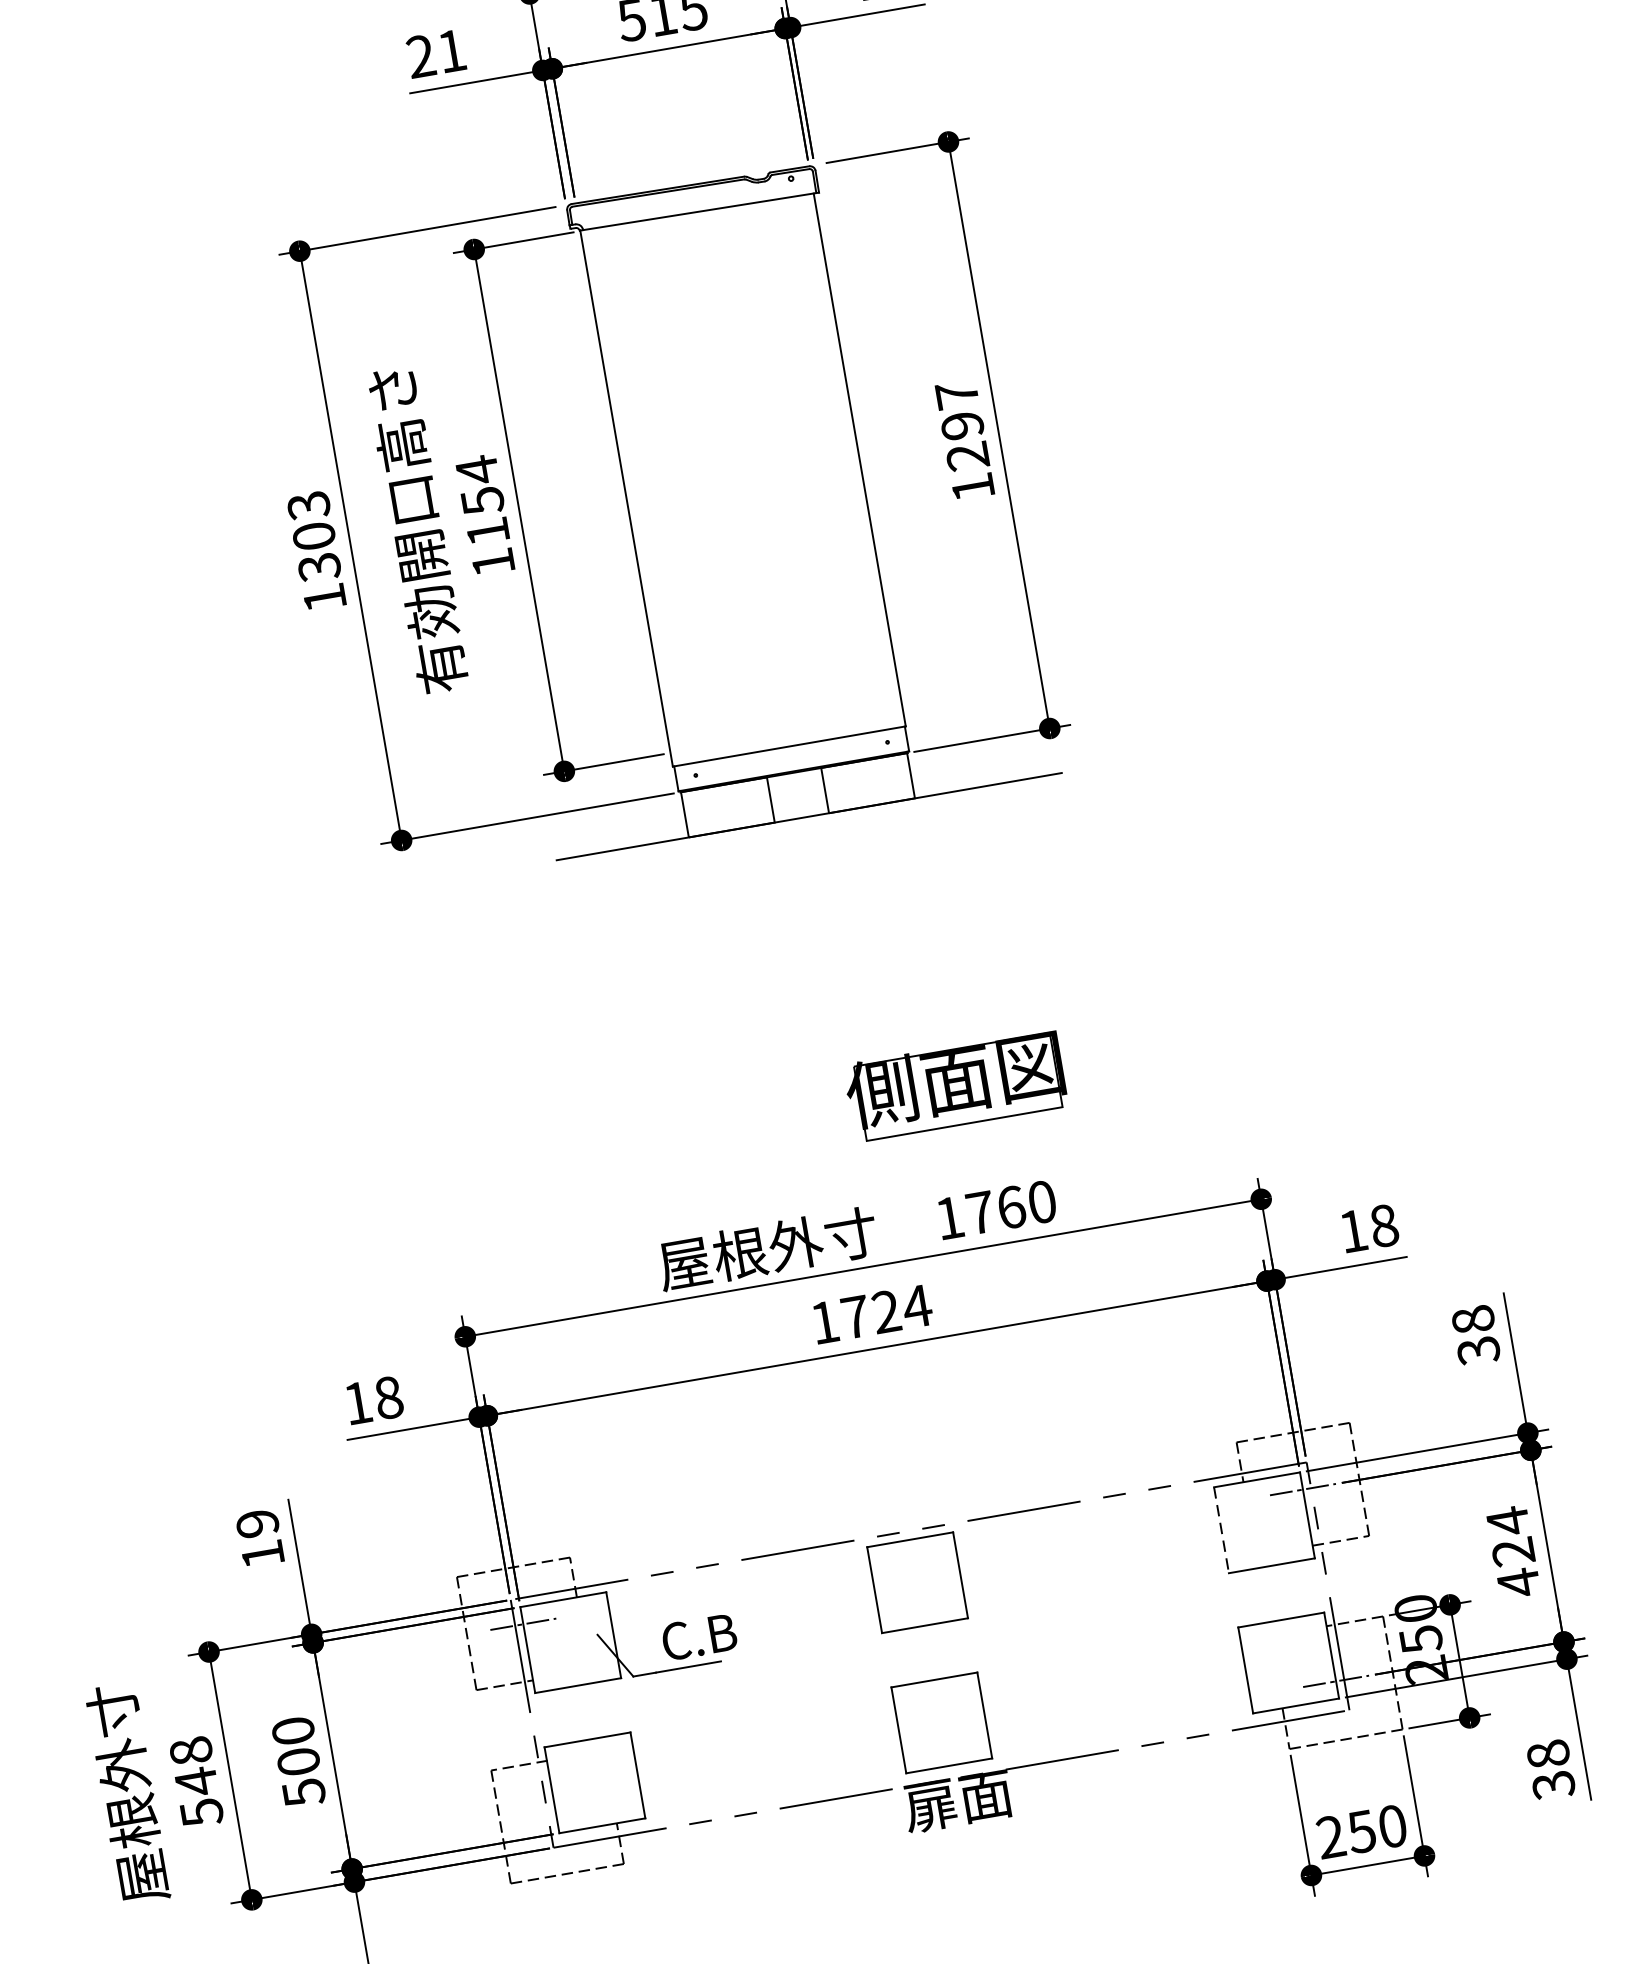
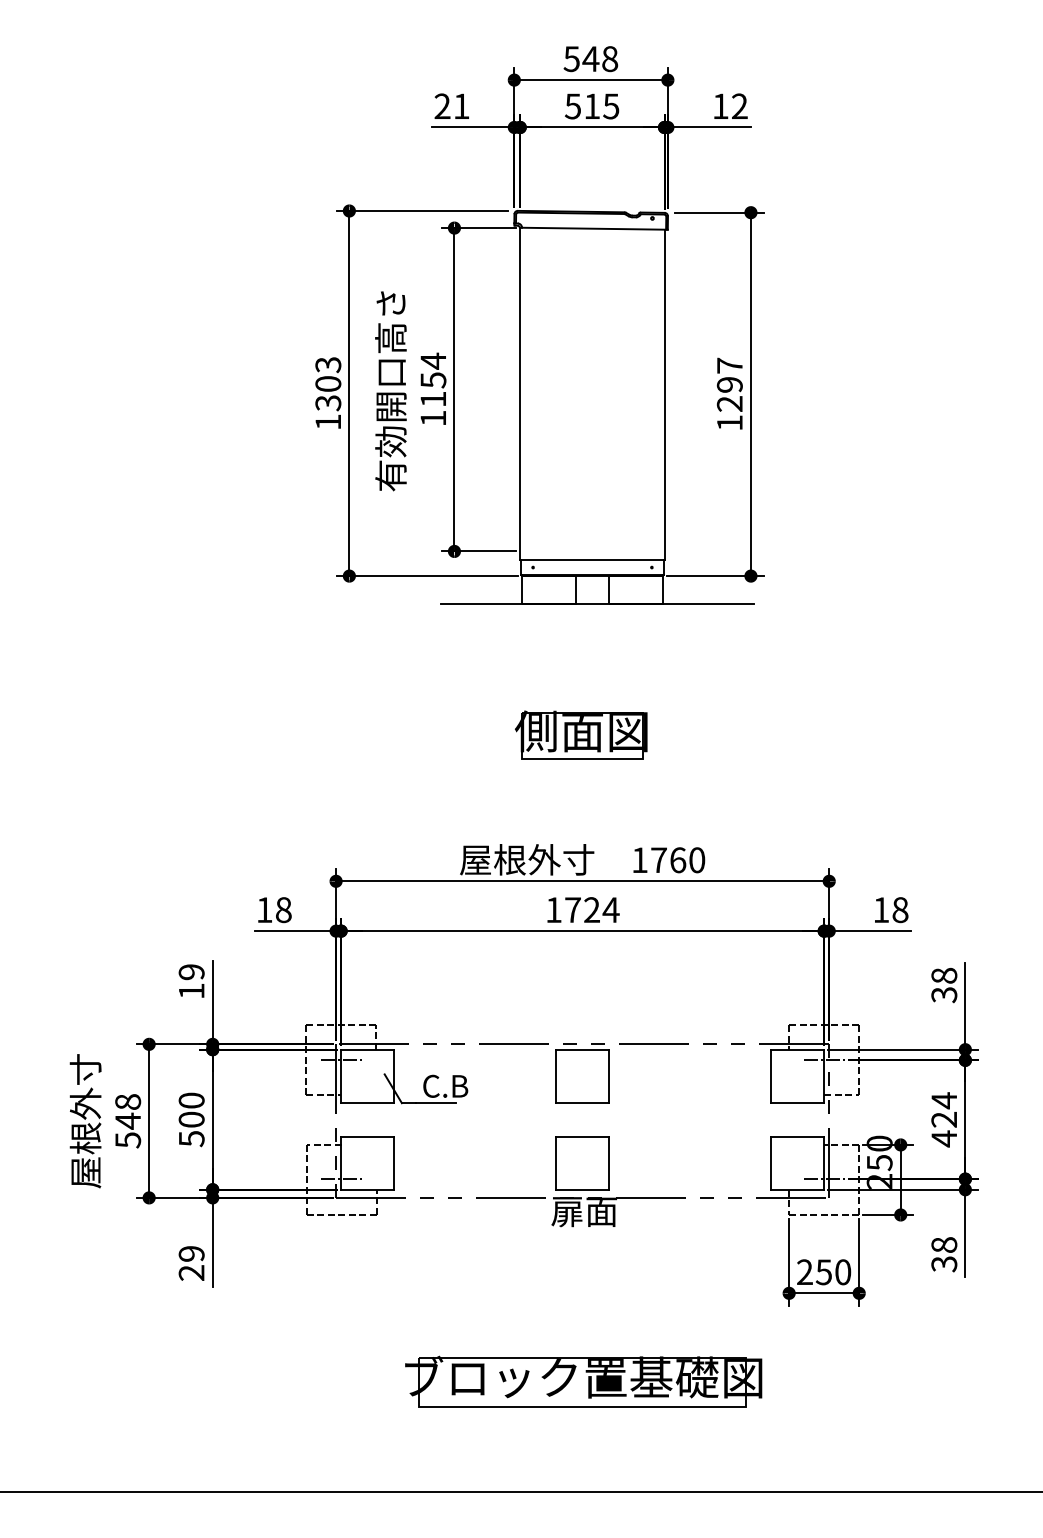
part: (955, 1084) -> (581, 734), moved
line: (1220, 1530) -> (770, 1076), dashed -> solid
line: (555, 1816) -> (340, 1179), added

